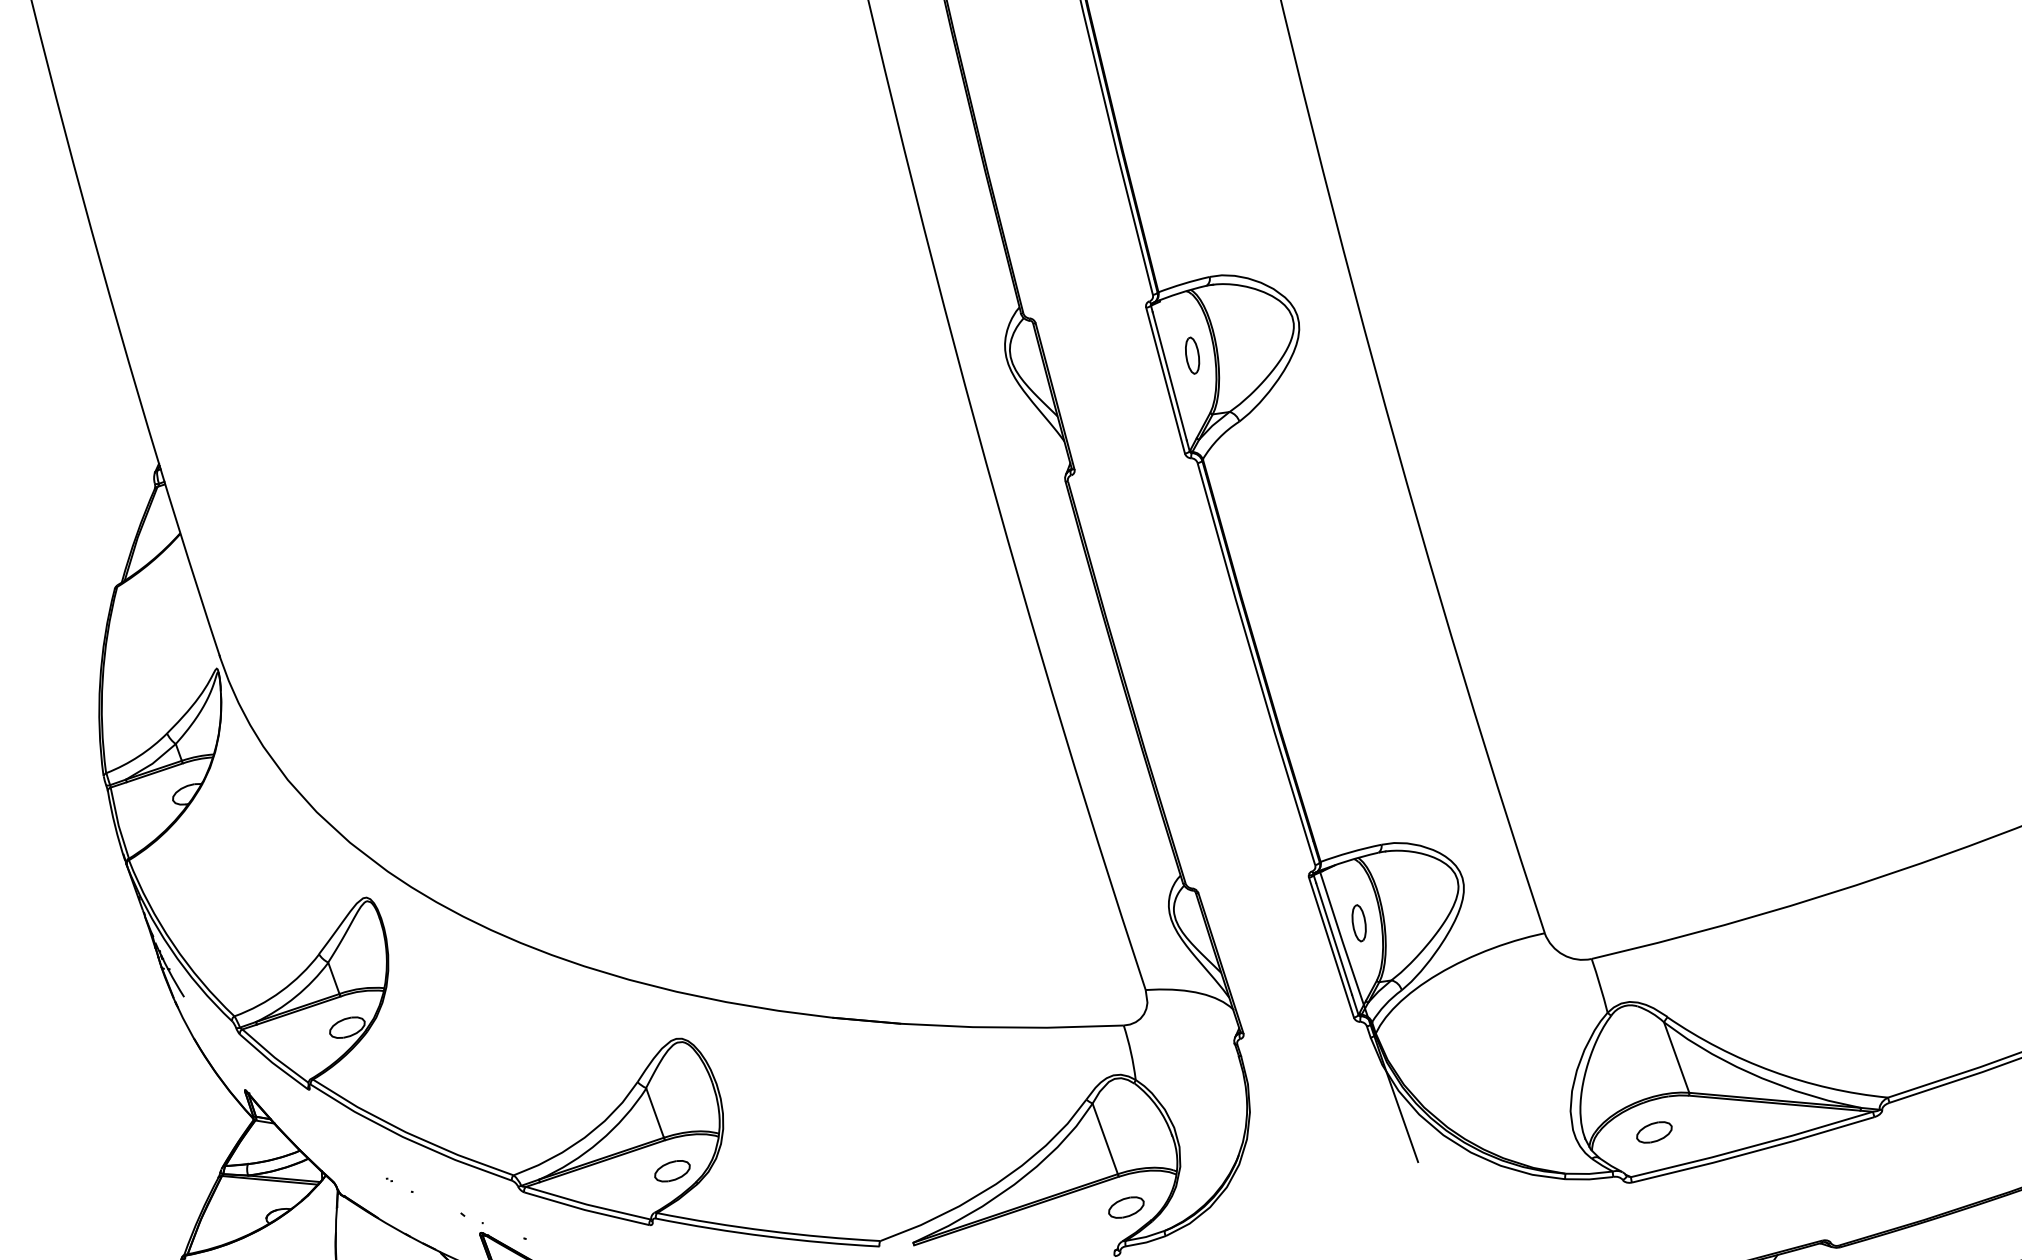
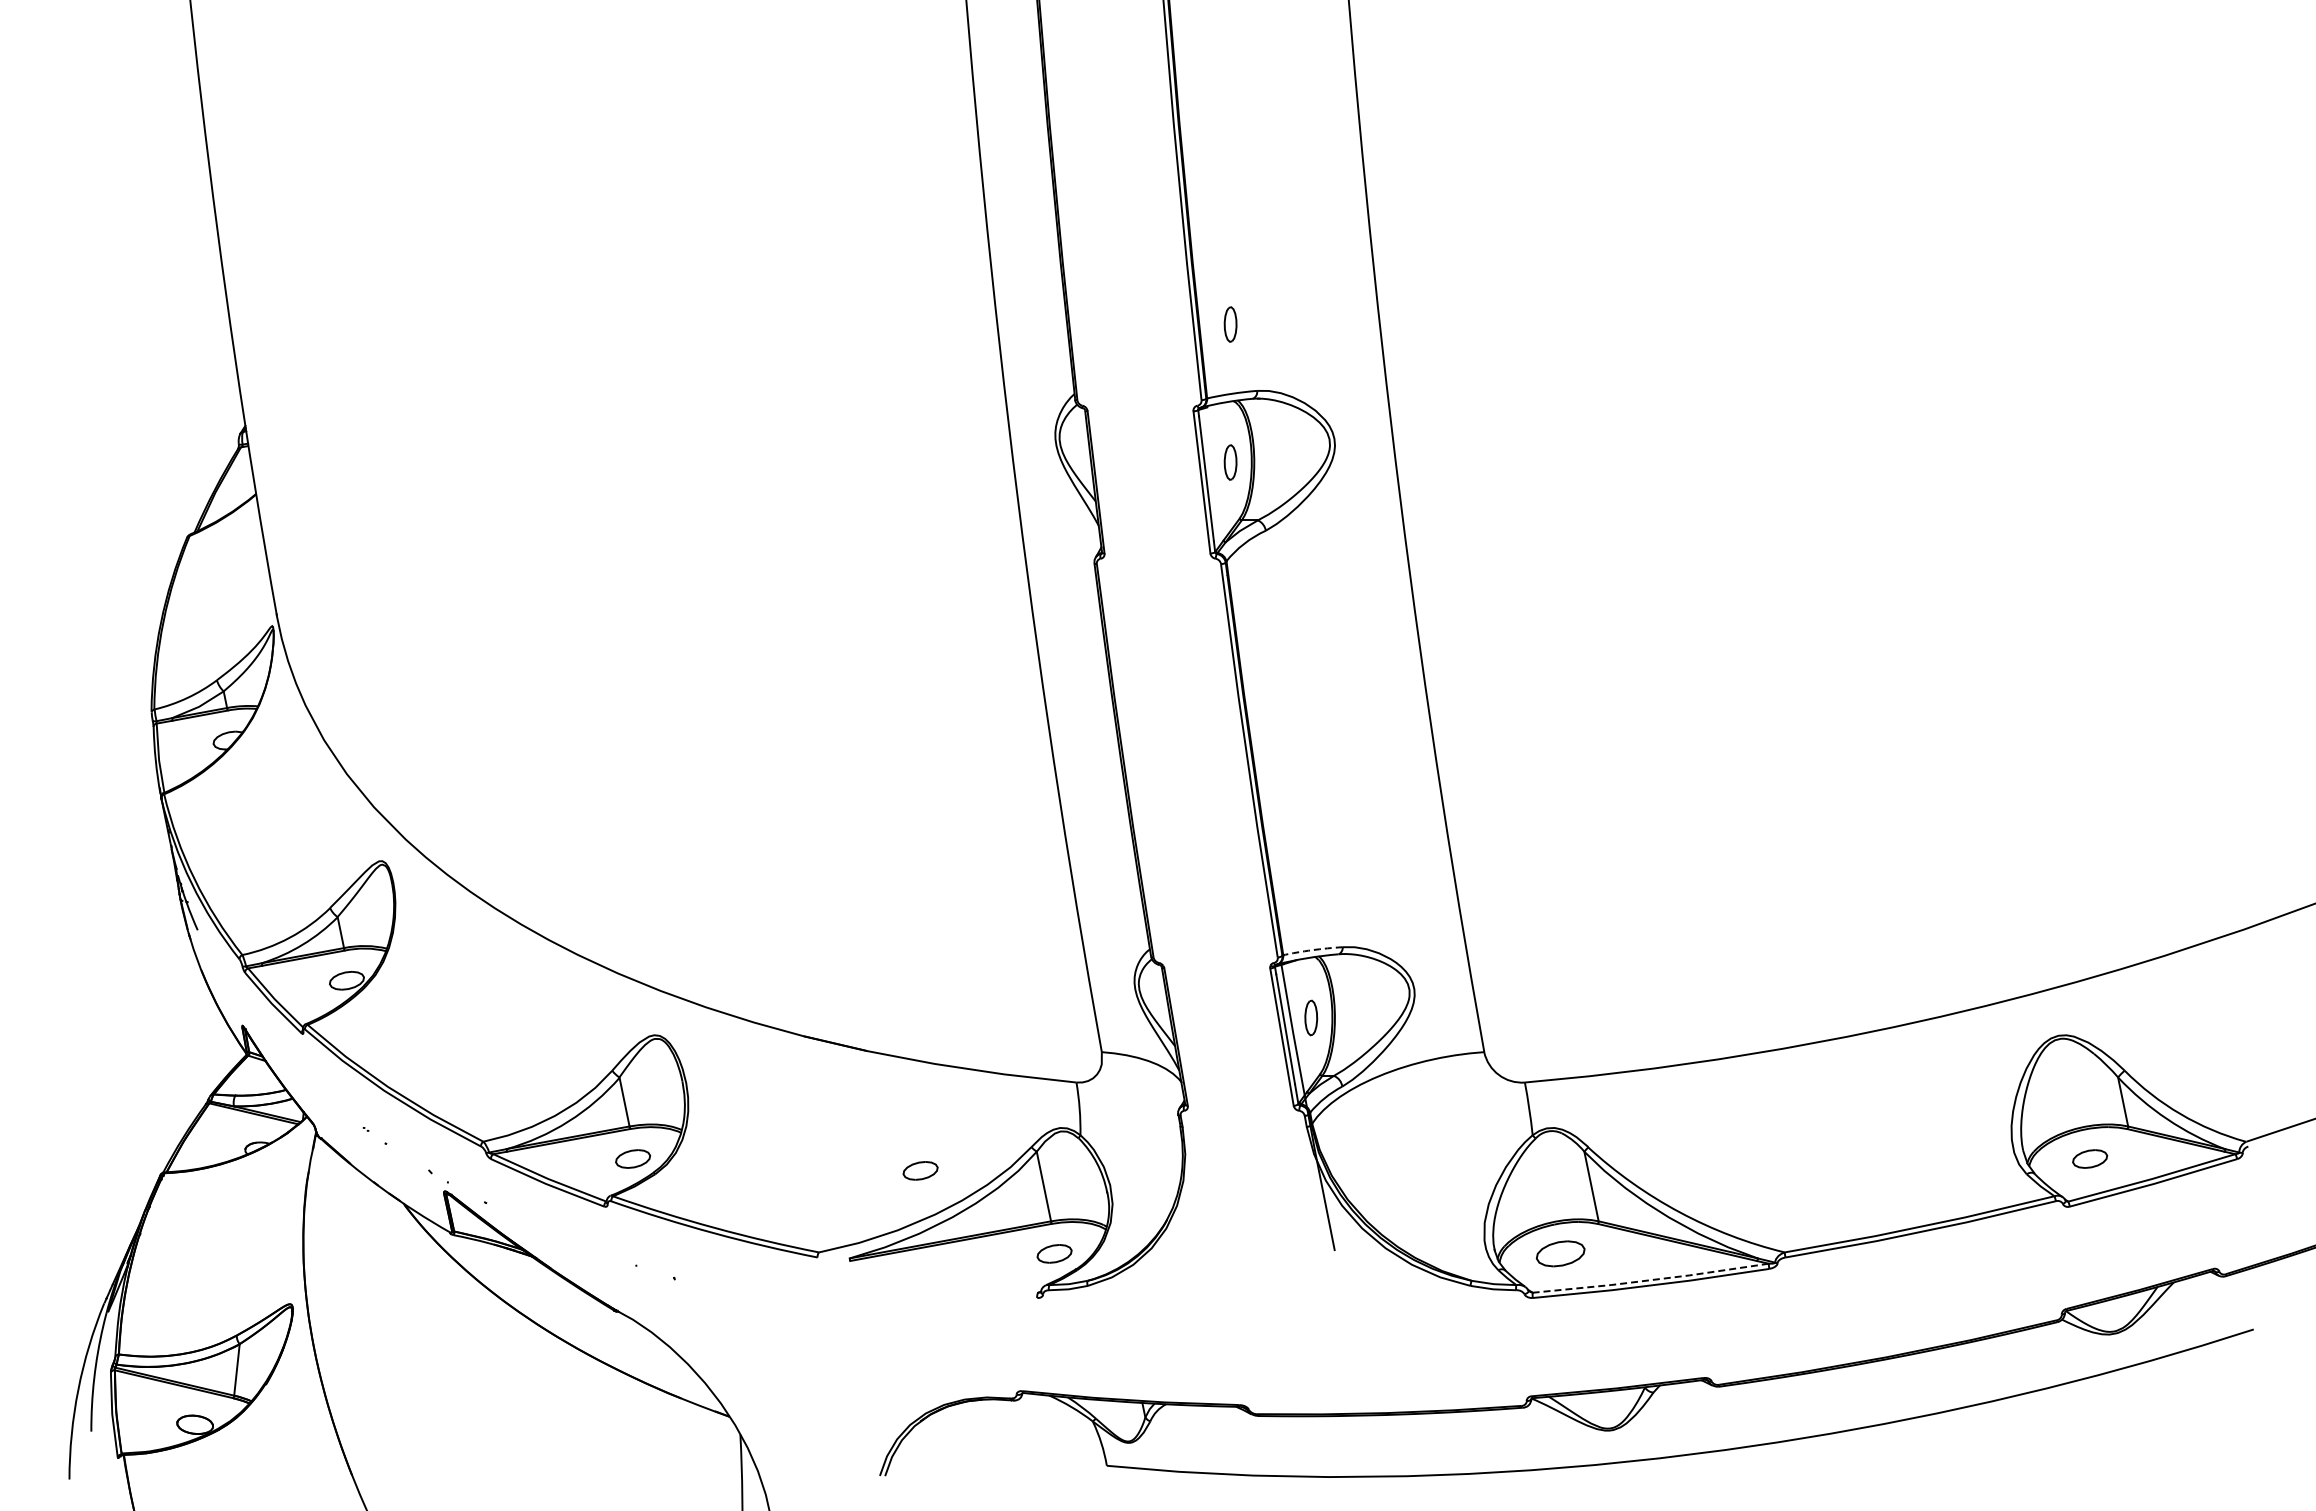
part: (1171, 211) -> (1230, 324), added
arc: (1350, 852) -> (1312, 950), solid -> dashed
part: (1654, 1132) -> (1560, 1253), size x1.4
part: (974, 1140) -> (920, 1170), added
line: (1752, 1146) -> (1650, 1280), solid -> dashed

